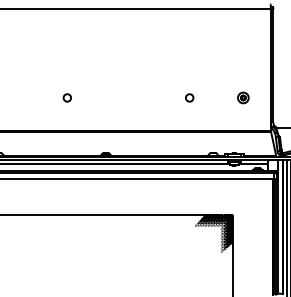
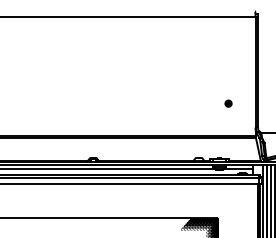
circle: (66, 97) -> (54, 103), removed
circle: (189, 97) -> (175, 103), removed
part: (243, 97) -> (228, 103), size x0.6

